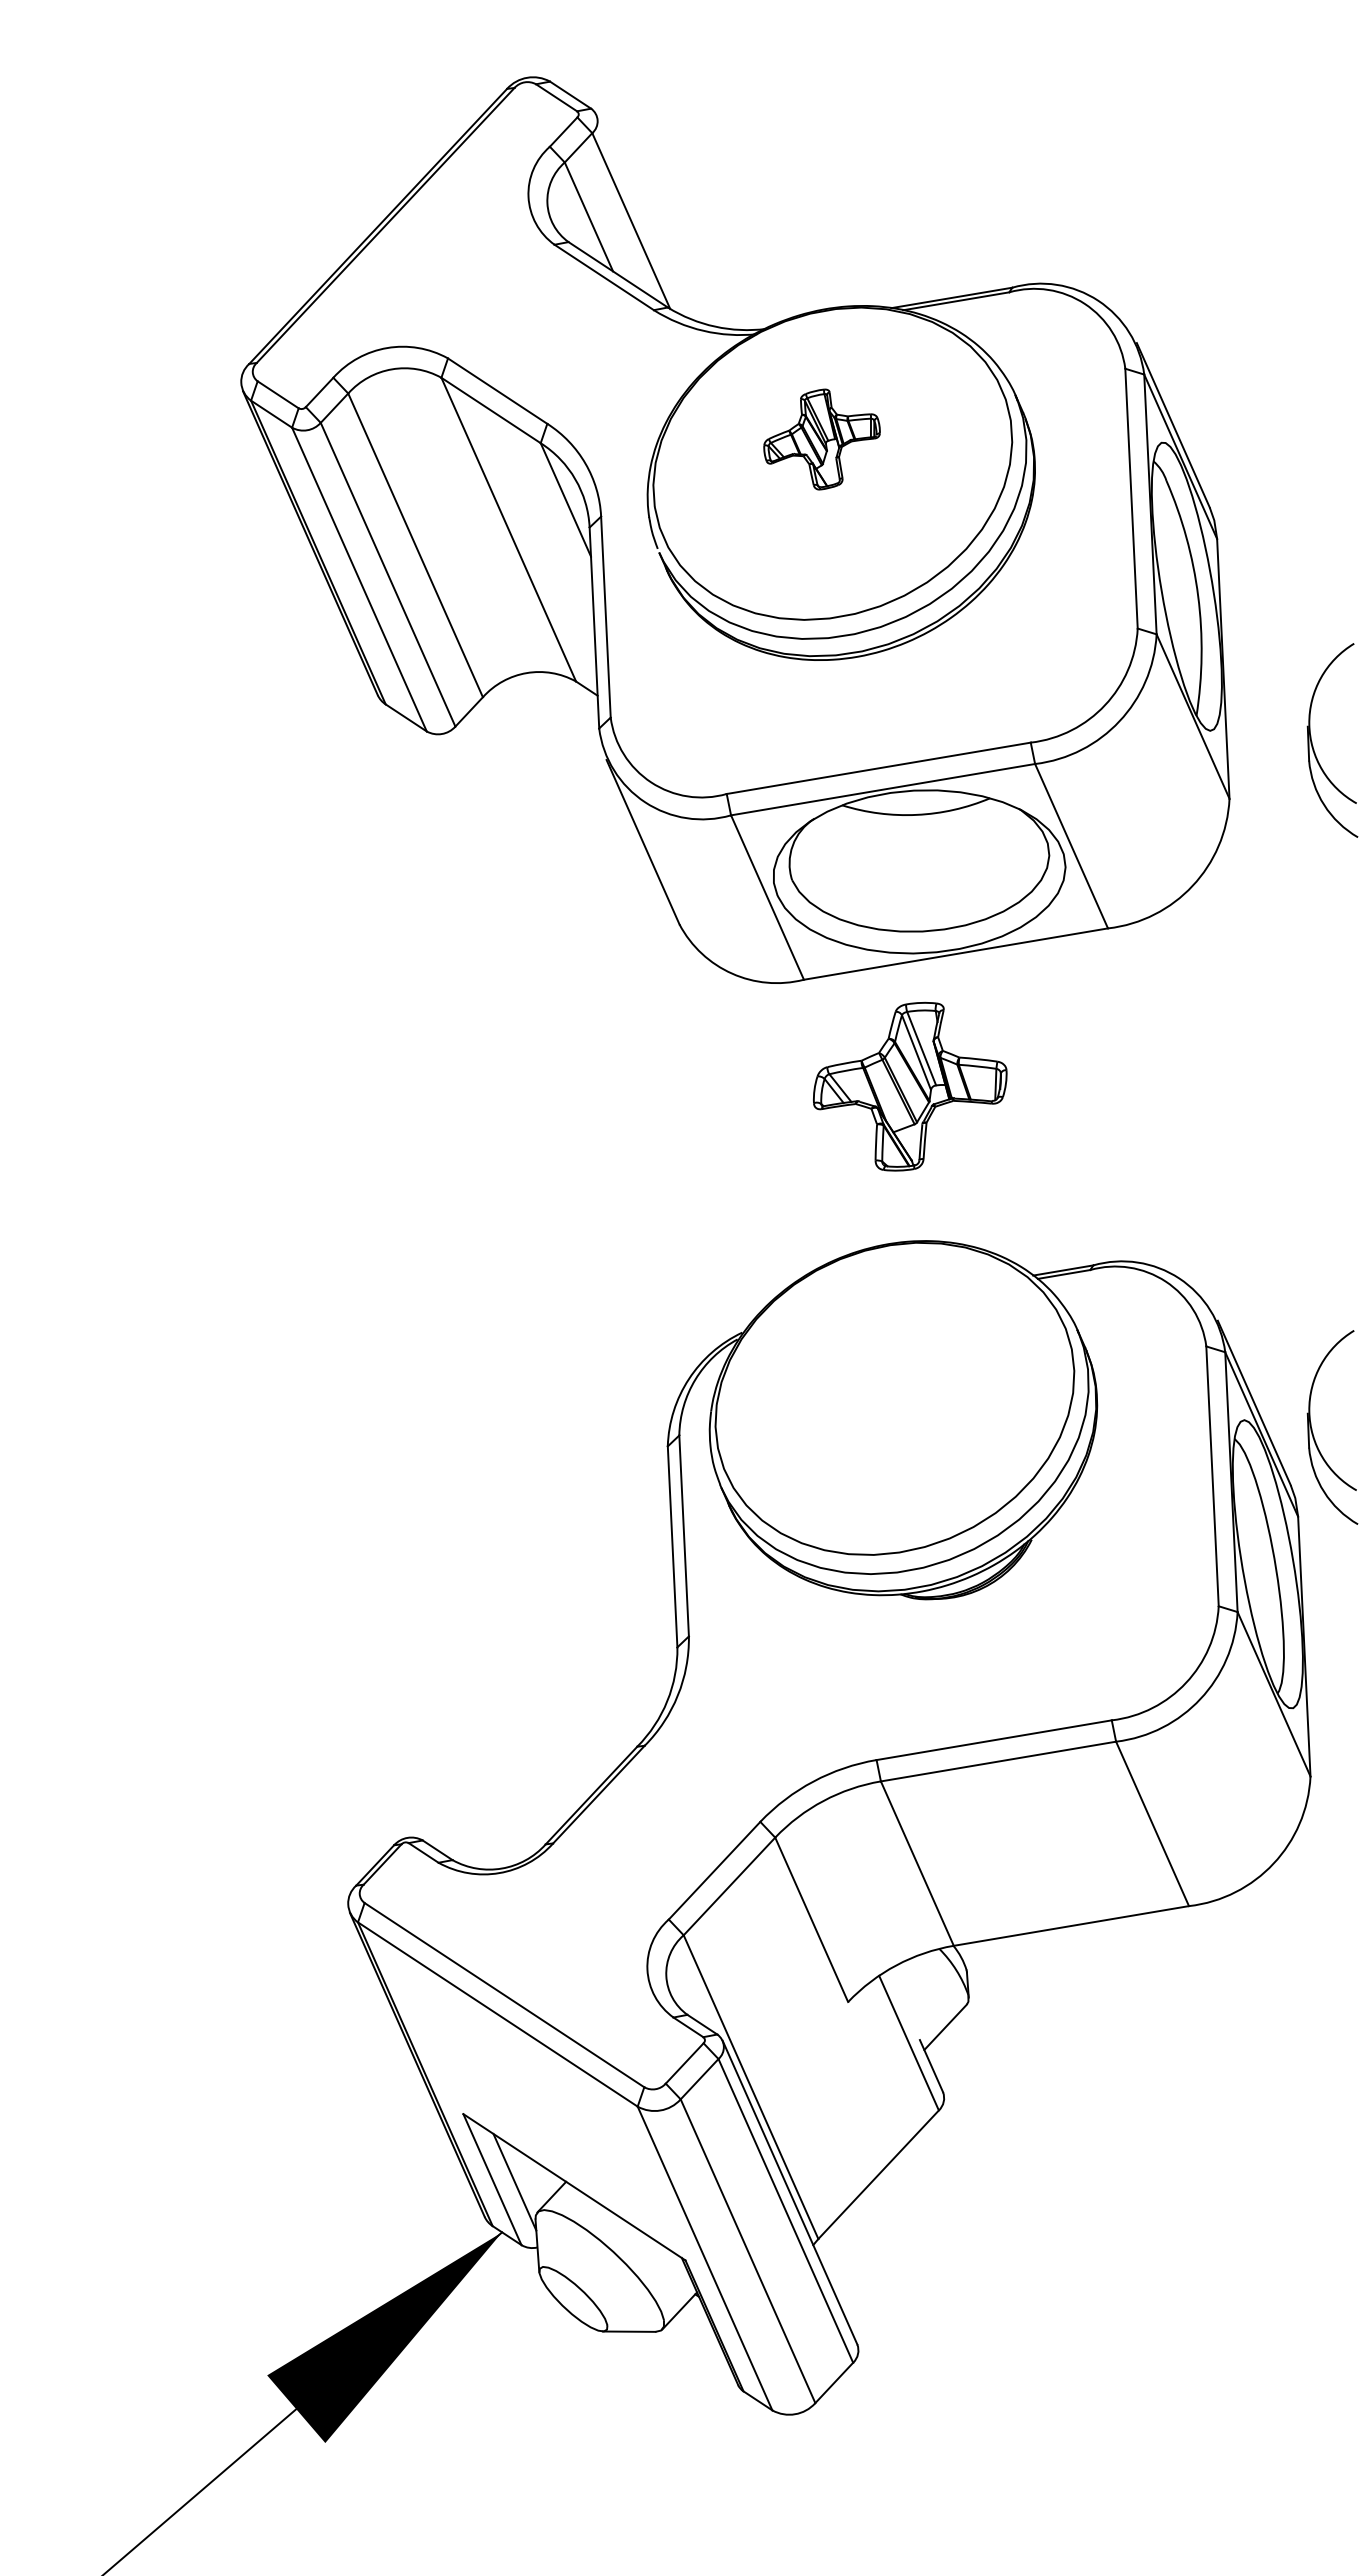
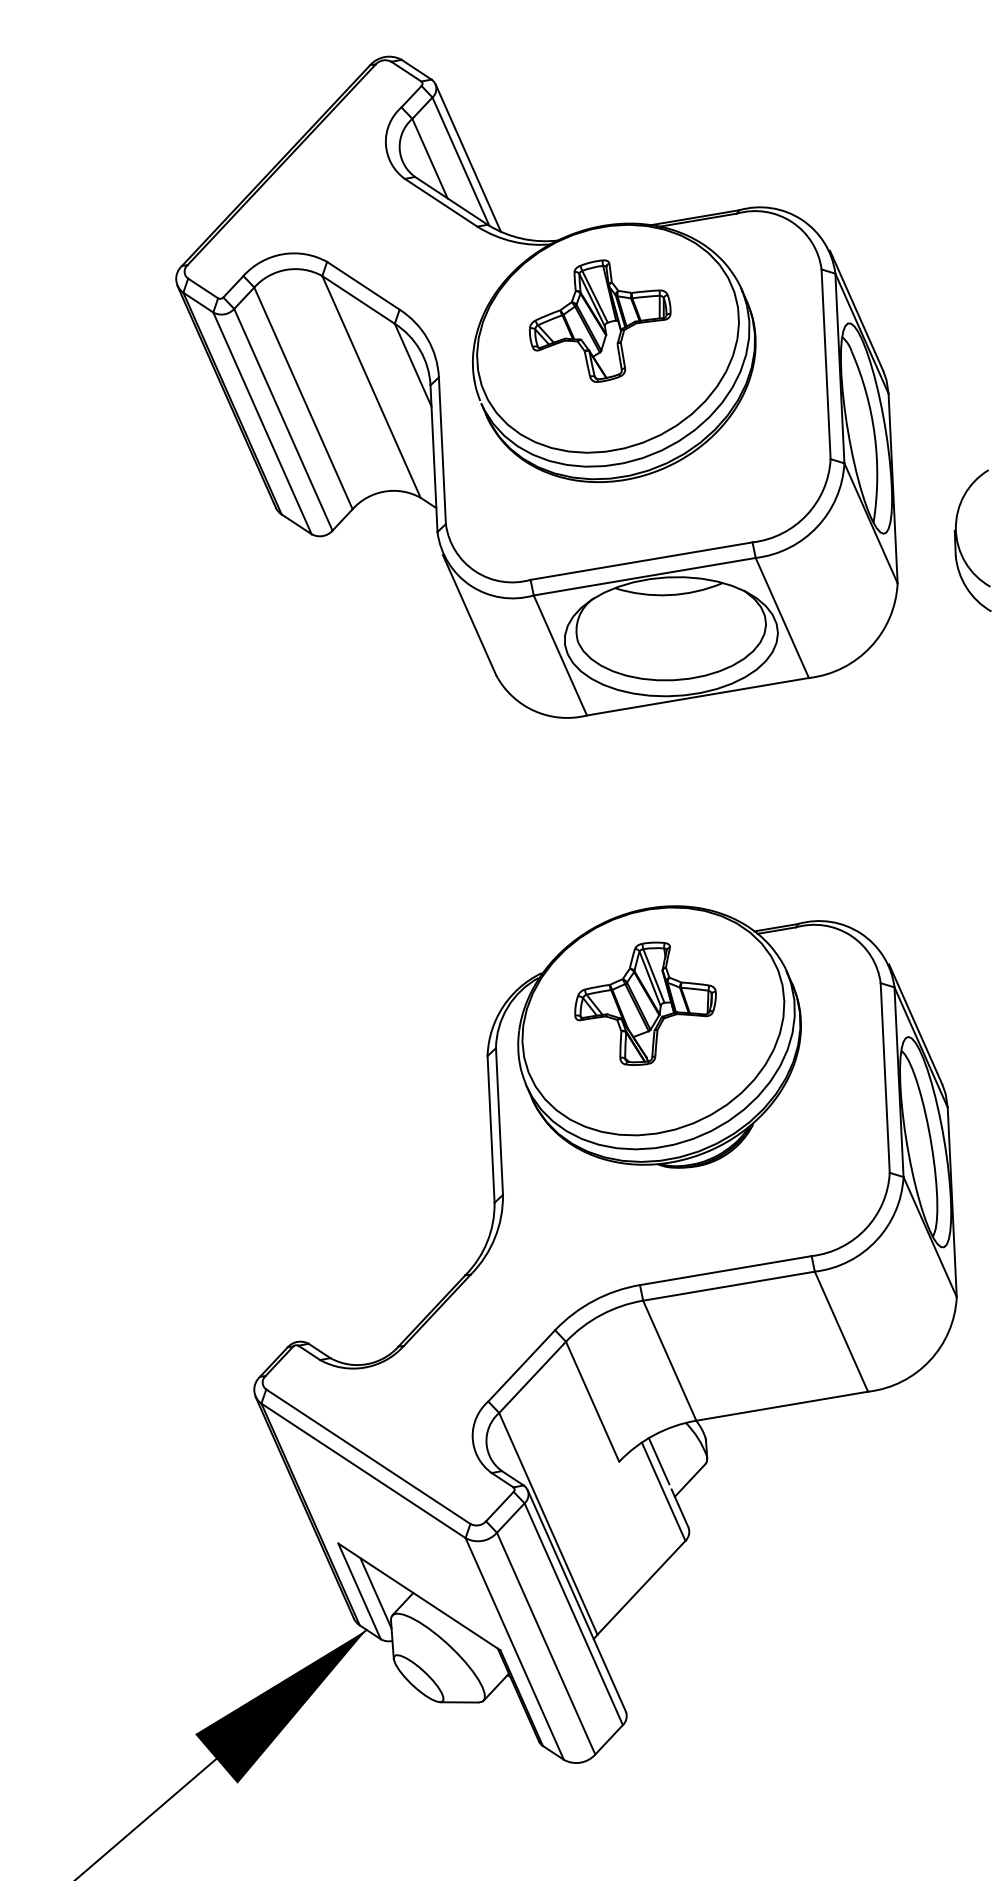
line: (641, 215) -> (468, 157), added
part: (821, 439) -> (599, 321), size x1.67
part: (910, 1086) -> (645, 1003), moved
part: (1313, 1432) -> (958, 1045), removed
line: (902, 2000) -> (658, 1460), added

